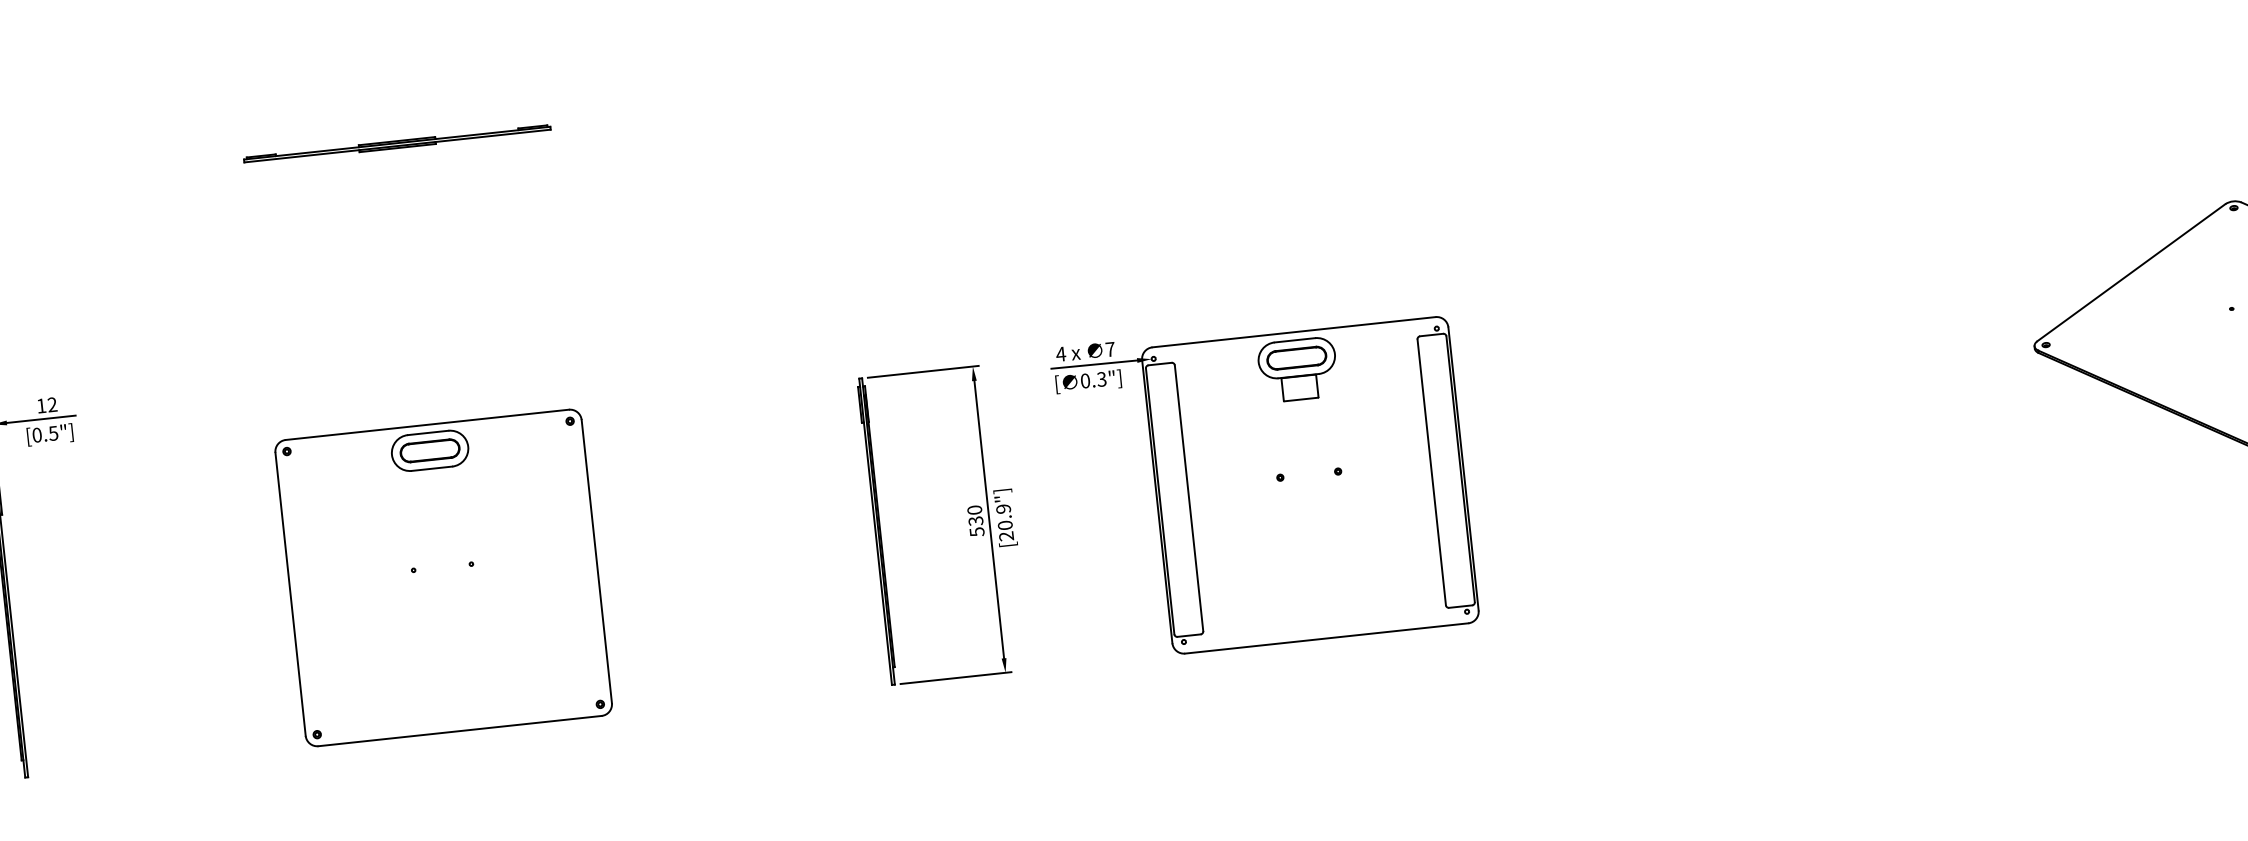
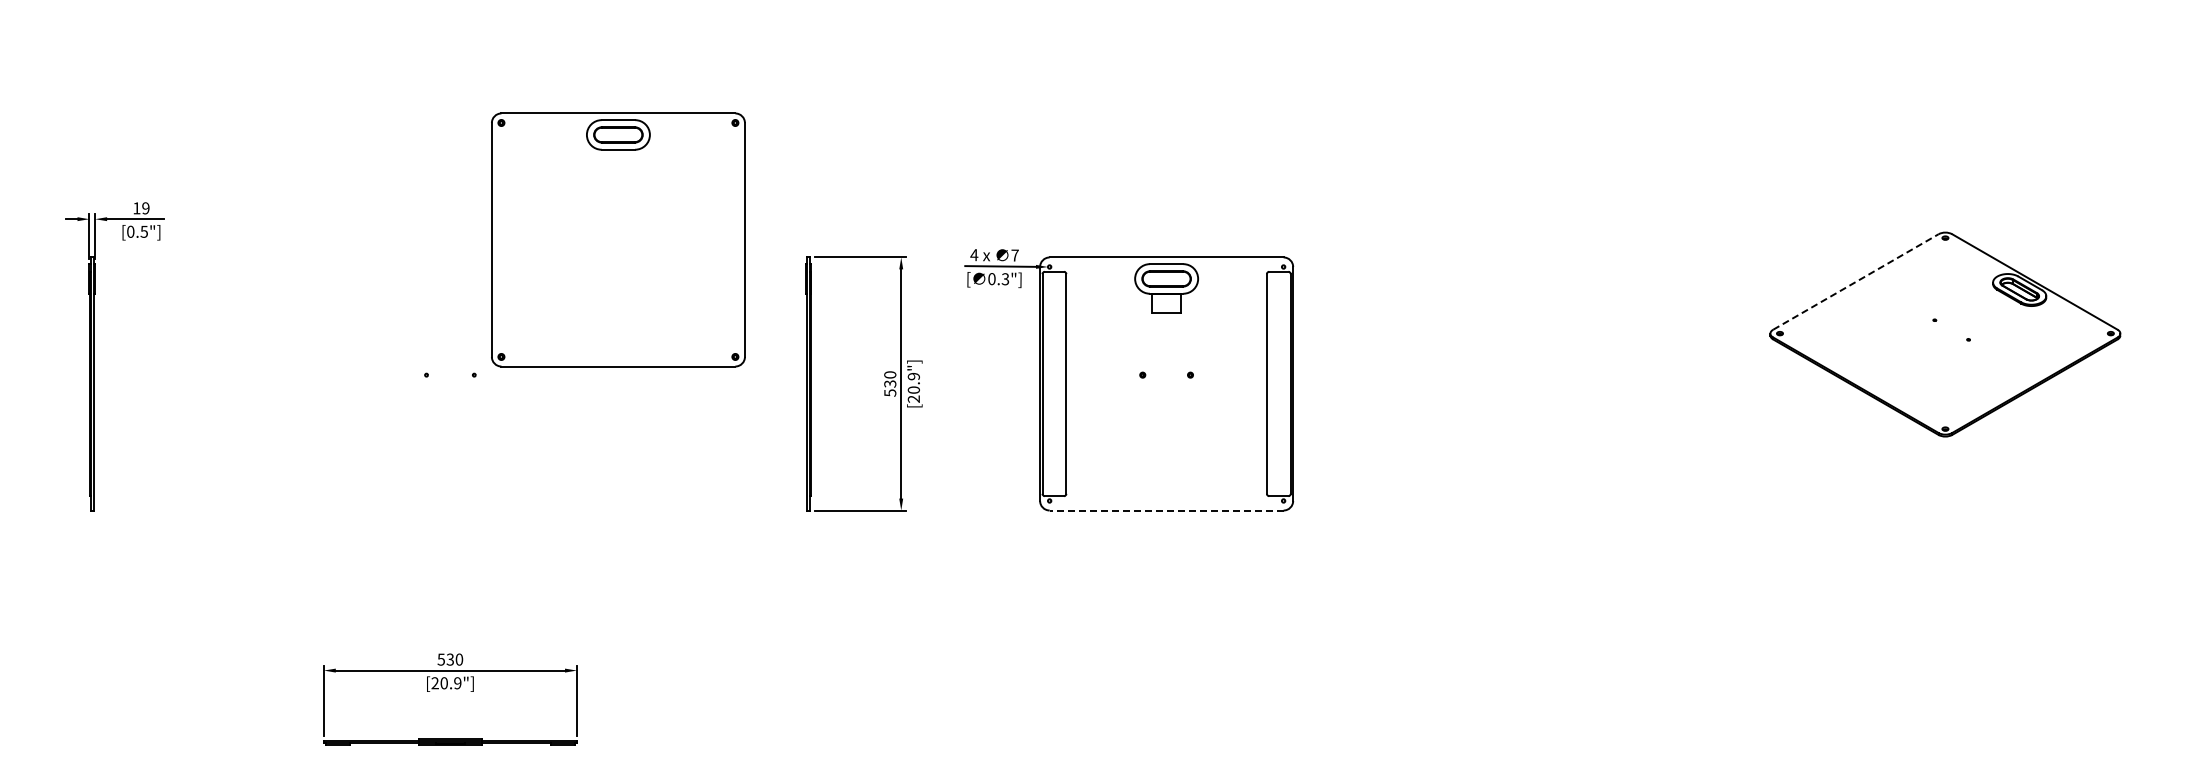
part: (397, 144) -> (450, 25), removed
line: (2130, 272) -> (1855, 281), solid -> dashed
text: (52, 405) -> (145, 208), 12 -> 19
part: (443, 577) -> (618, 239), moved
line: (1326, 638) -> (1166, 510), solid -> dashed

